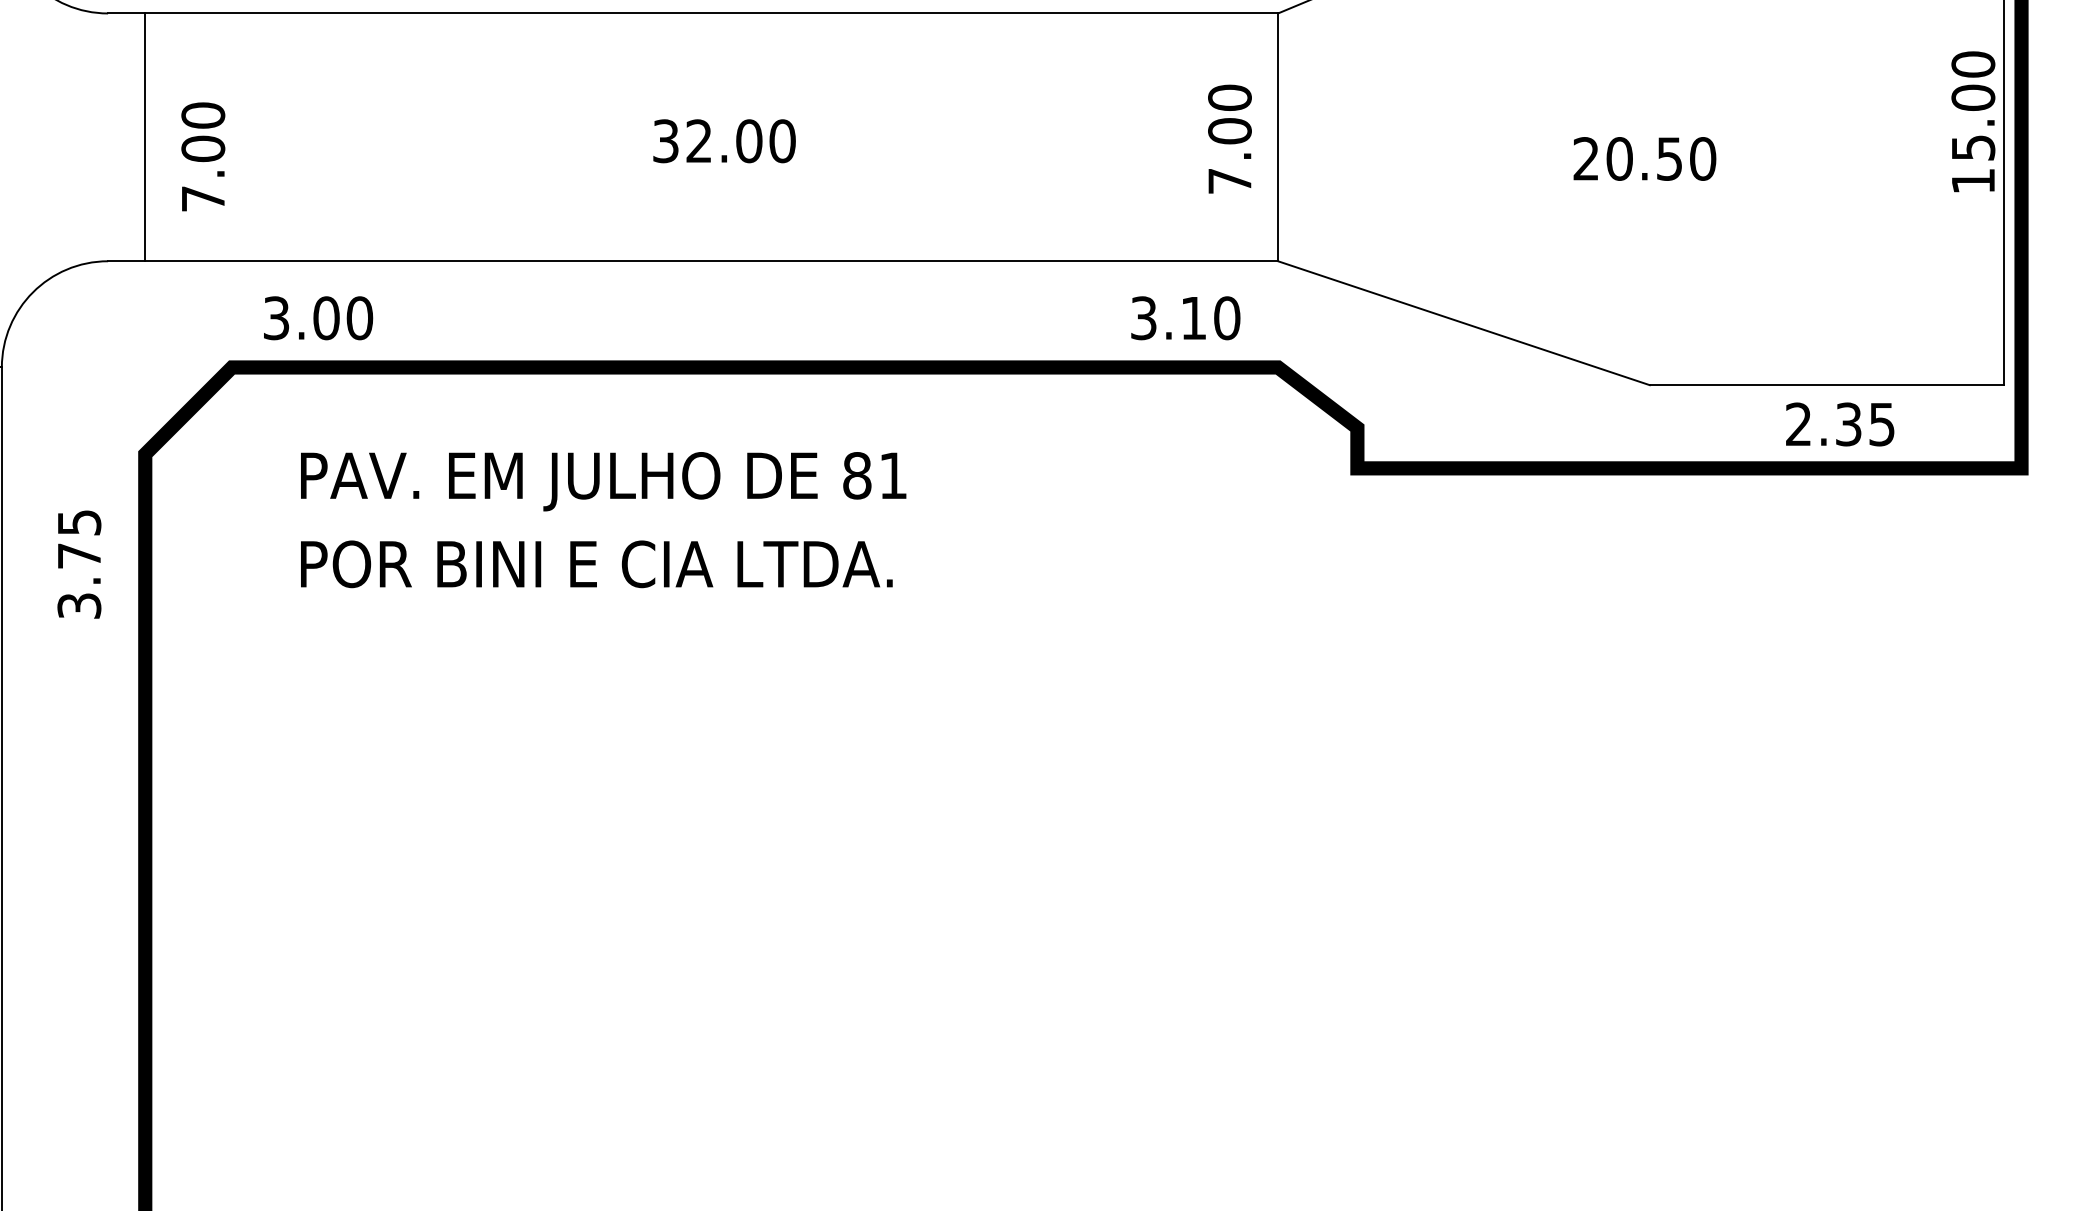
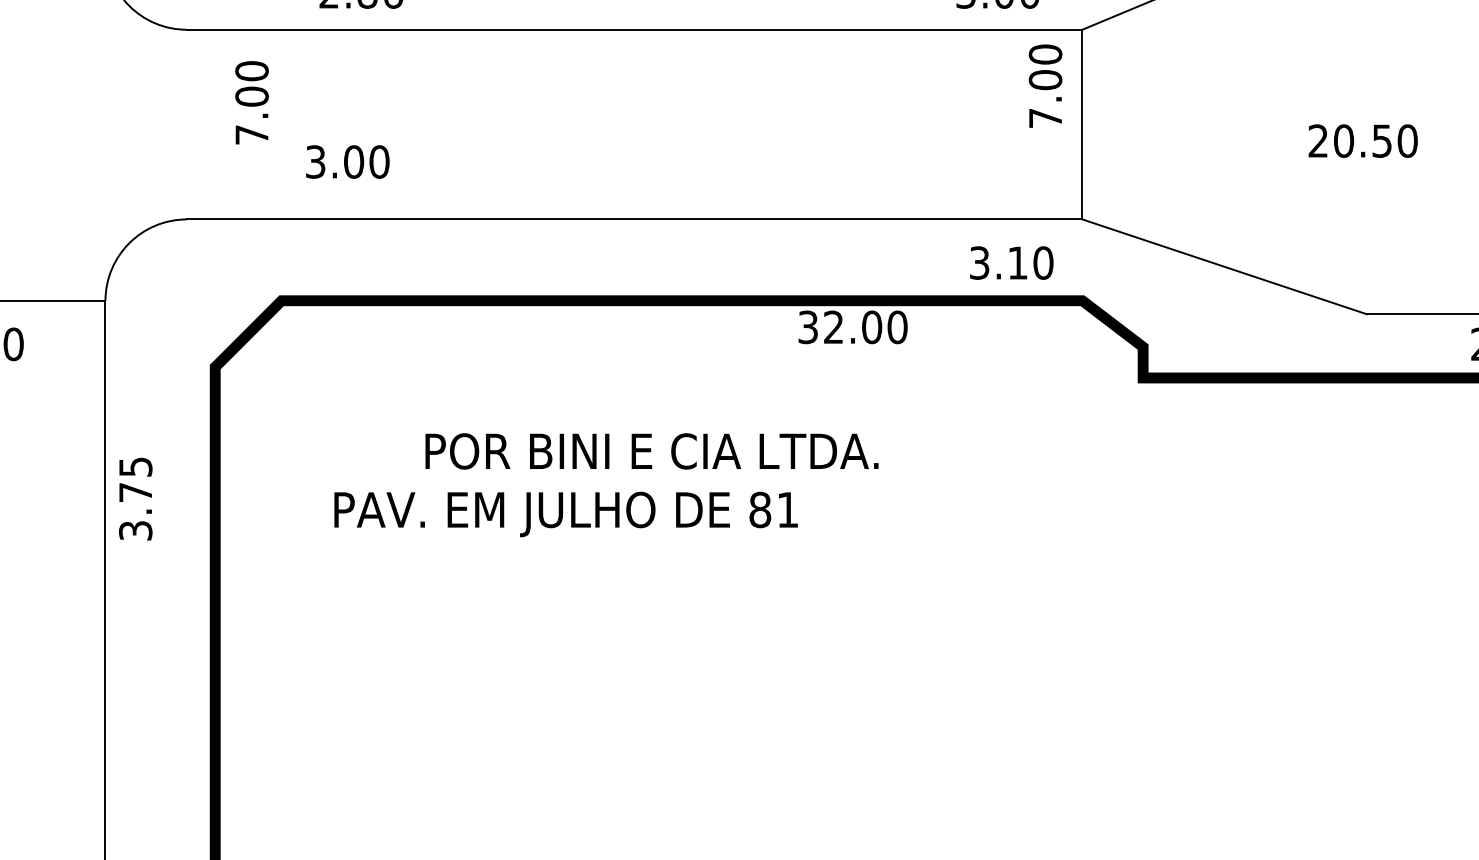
line: (145, 137) -> (215, 124), removed
text: (1229, 138) -> (1045, 85), moved
text: (724, 141) -> (853, 327), moved
text: (203, 156) -> (252, 102), moved
text: (318, 318) -> (347, 162), moved
text: (603, 481) -> (566, 514), moved
text: (79, 564) -> (135, 499), moved
text: (596, 564) -> (651, 451), moved

